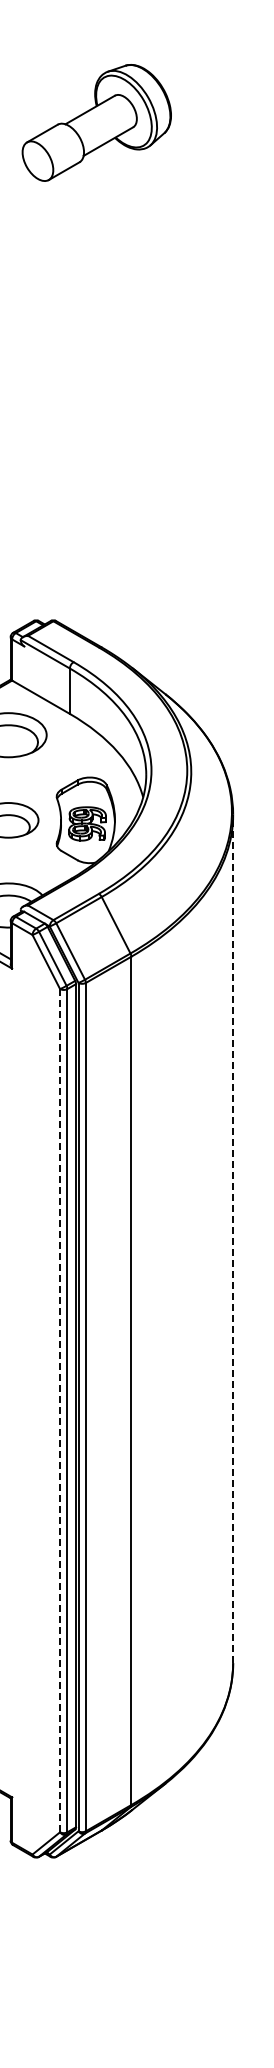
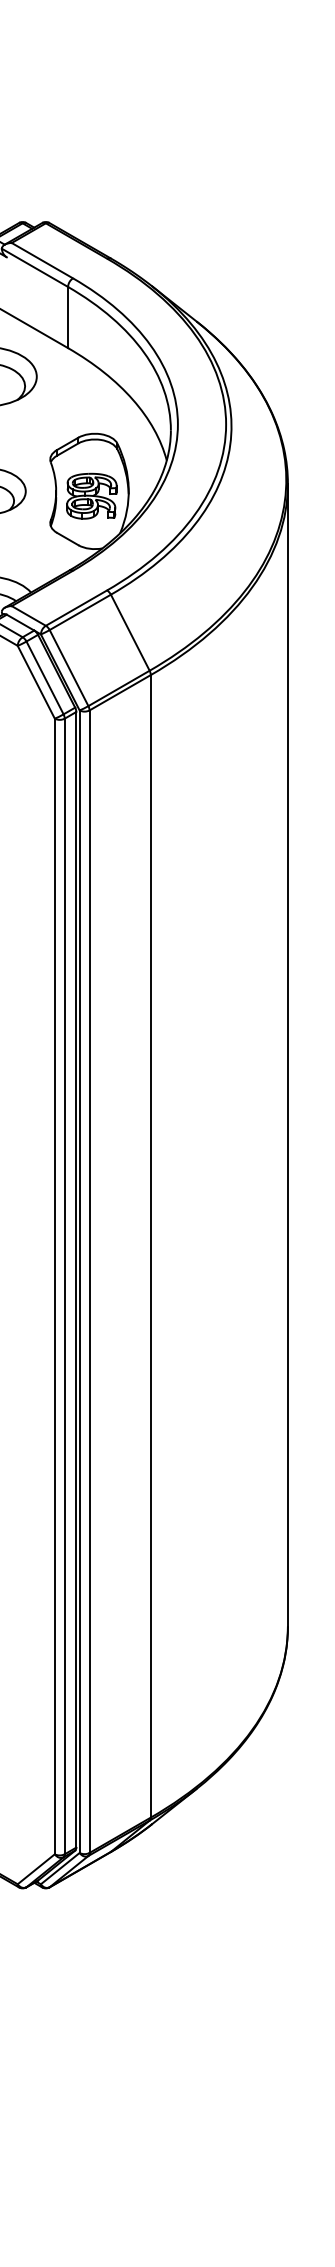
line: (233, 1238) -> (288, 1054), dashed -> solid
line: (60, 1410) -> (55, 1286), dashed -> solid

